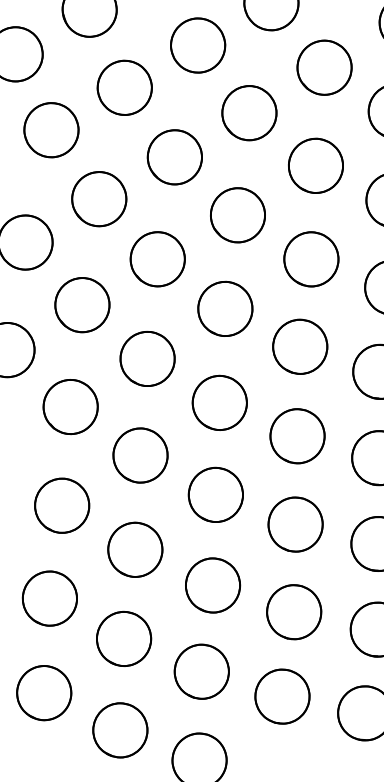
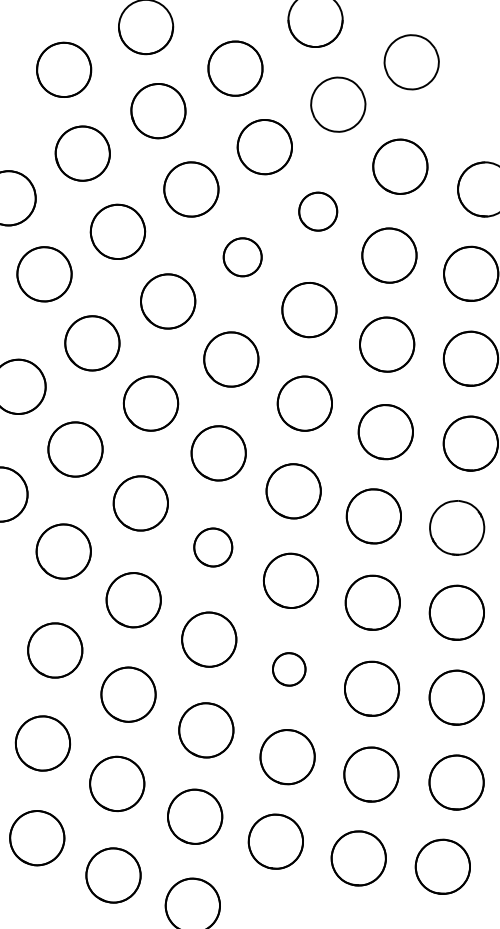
circle: (324, 67) -> (318, 211), size x0.7
circle: (249, 113) -> (242, 257), size x0.7
circle: (220, 402) -> (213, 547), size x0.7
circle: (296, 524) -> (289, 669), size x0.6

